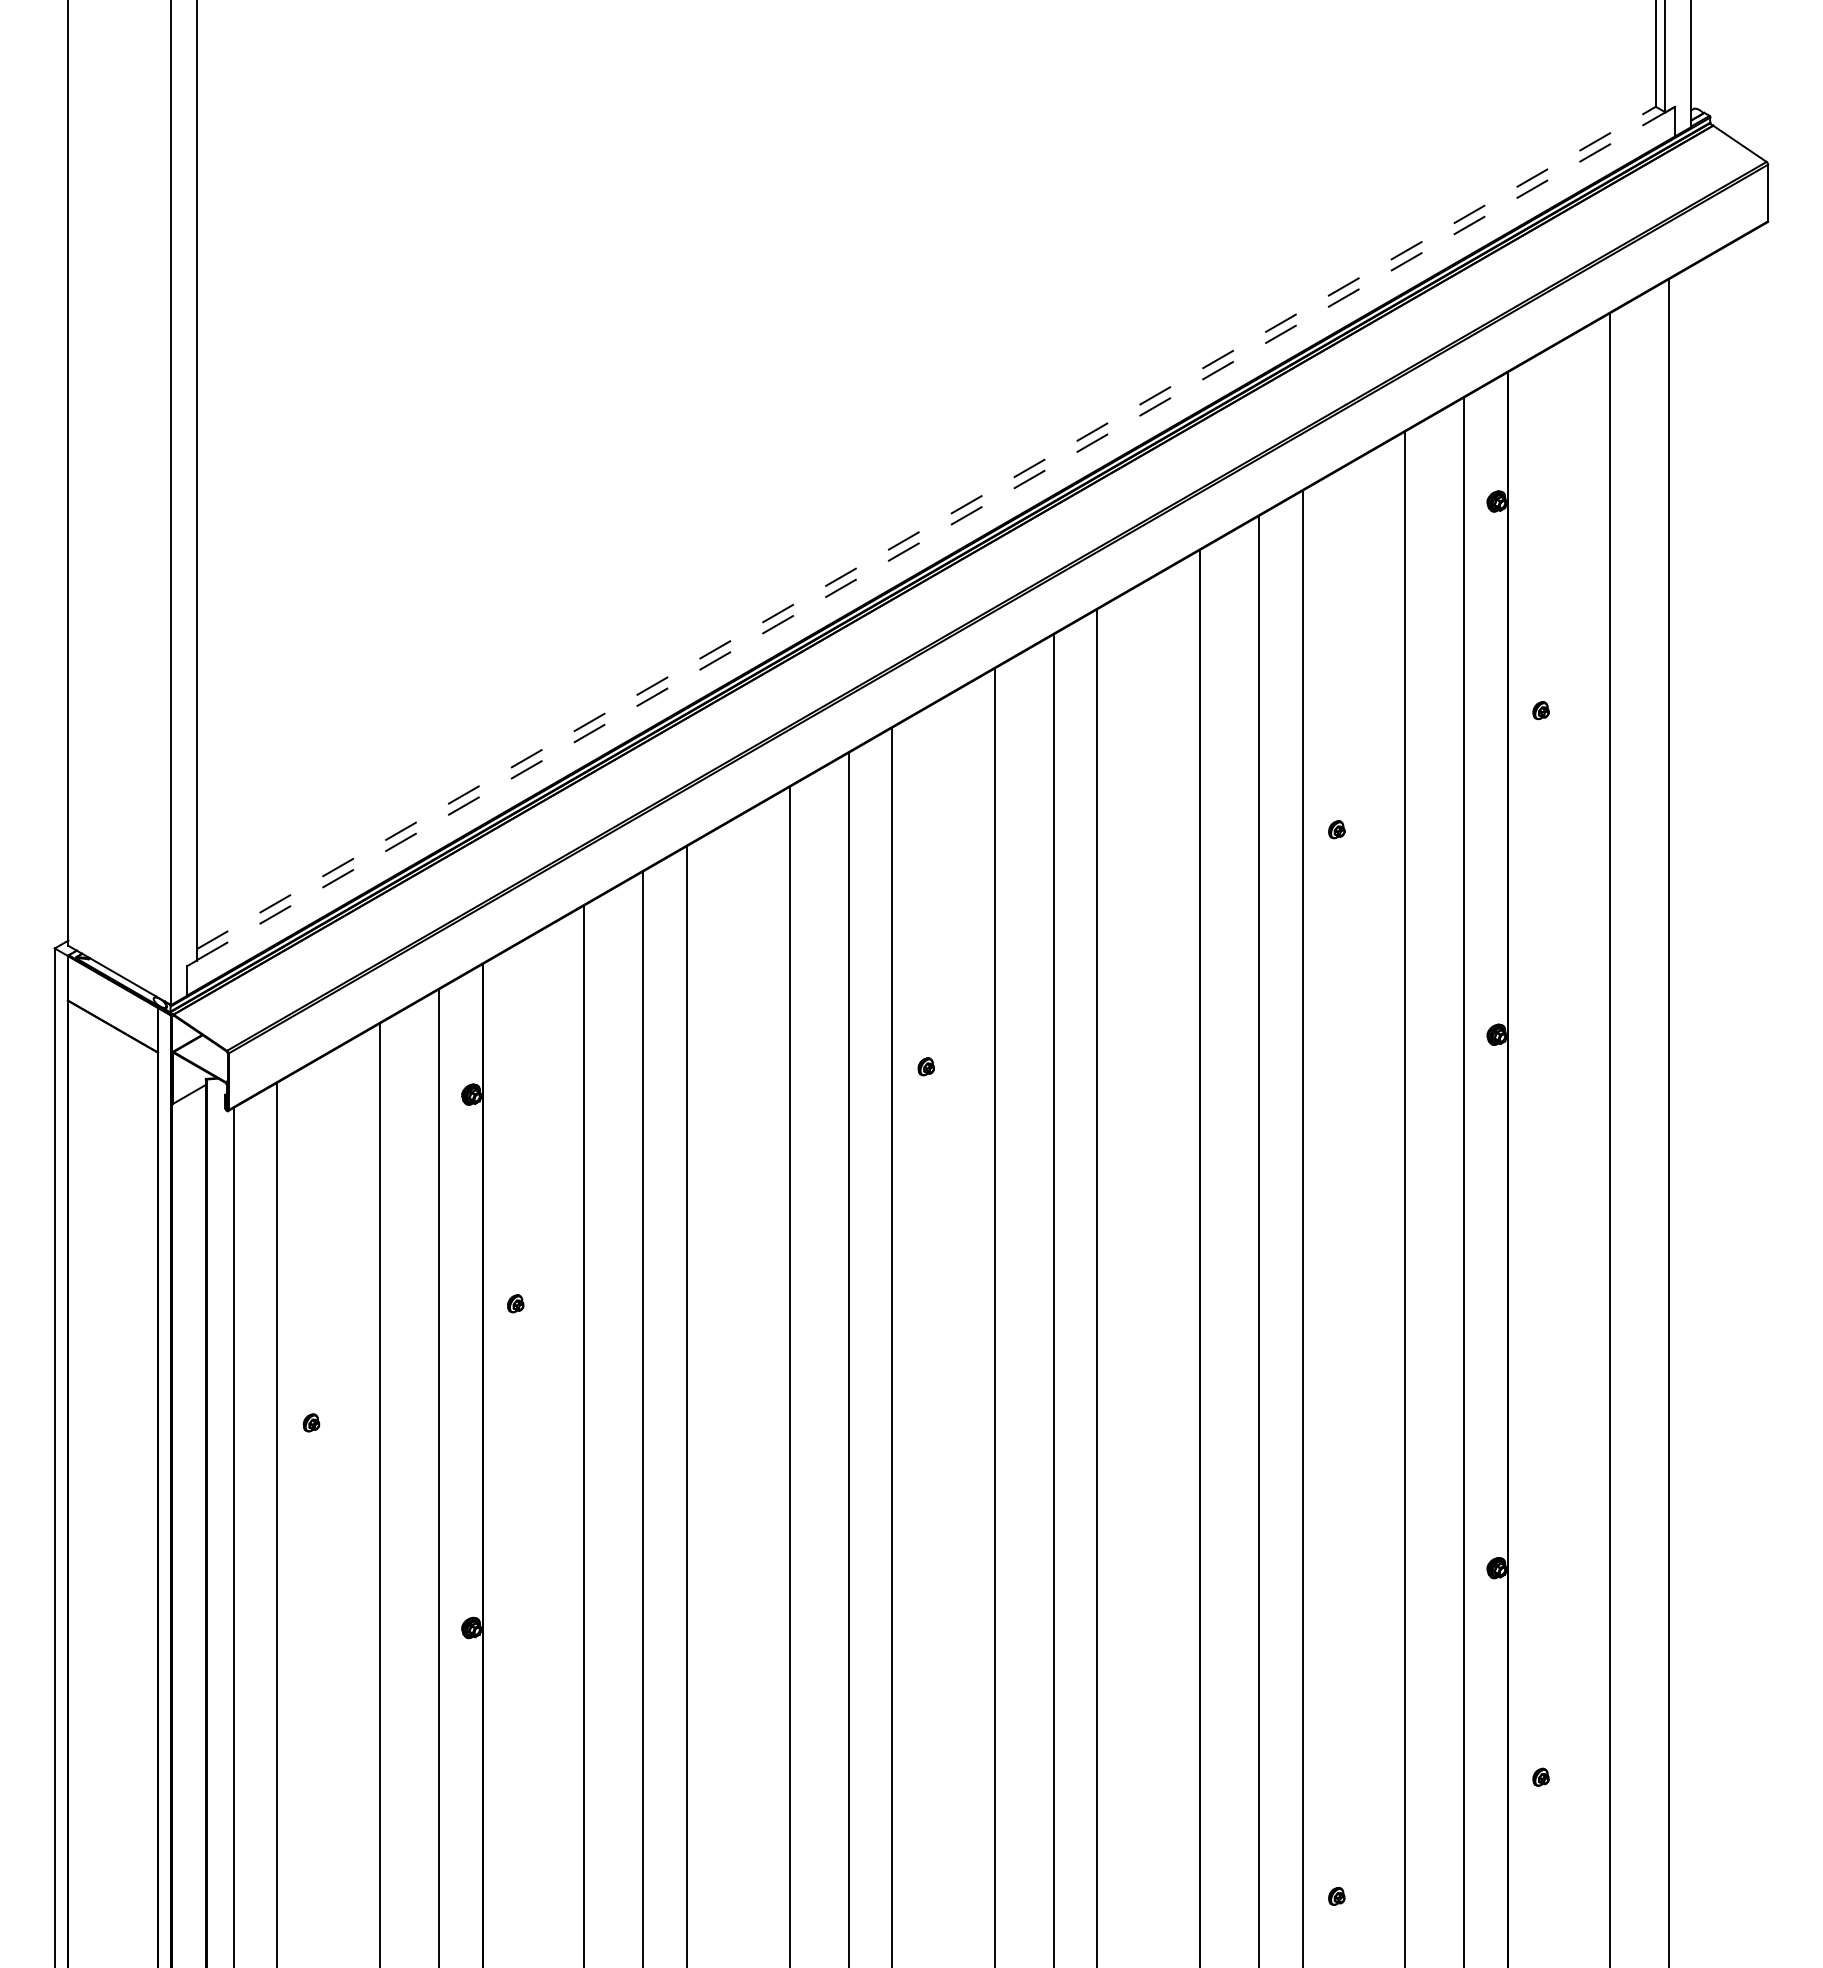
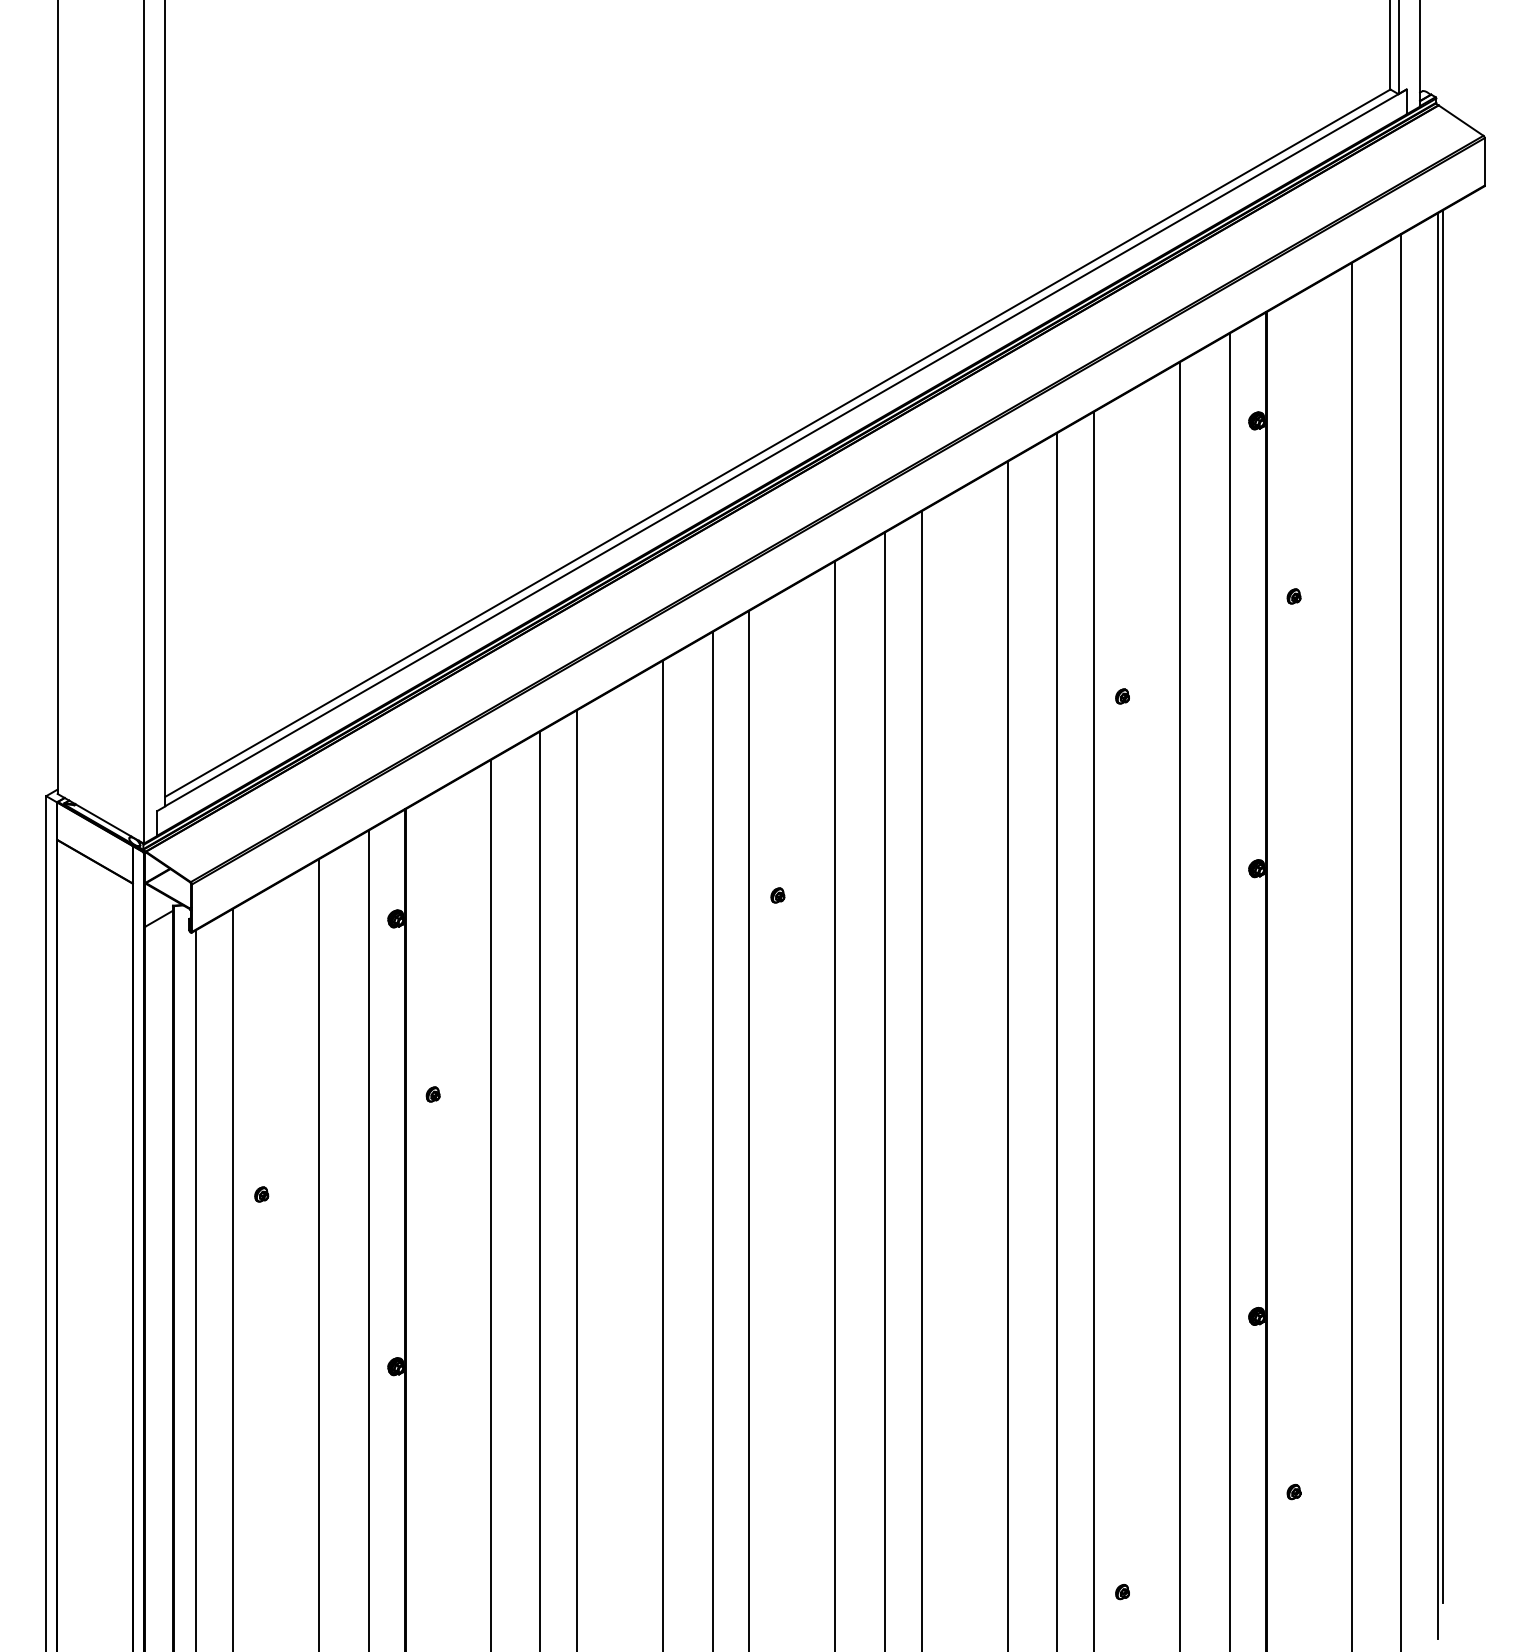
line: (926, 527) -> (778, 442), dashed -> solid
line: (935, 533) -> (785, 447), dashed -> solid
line: (1717, 1079) -> (1442, 906), added
line: (1712, 1103) -> (1438, 926), added

